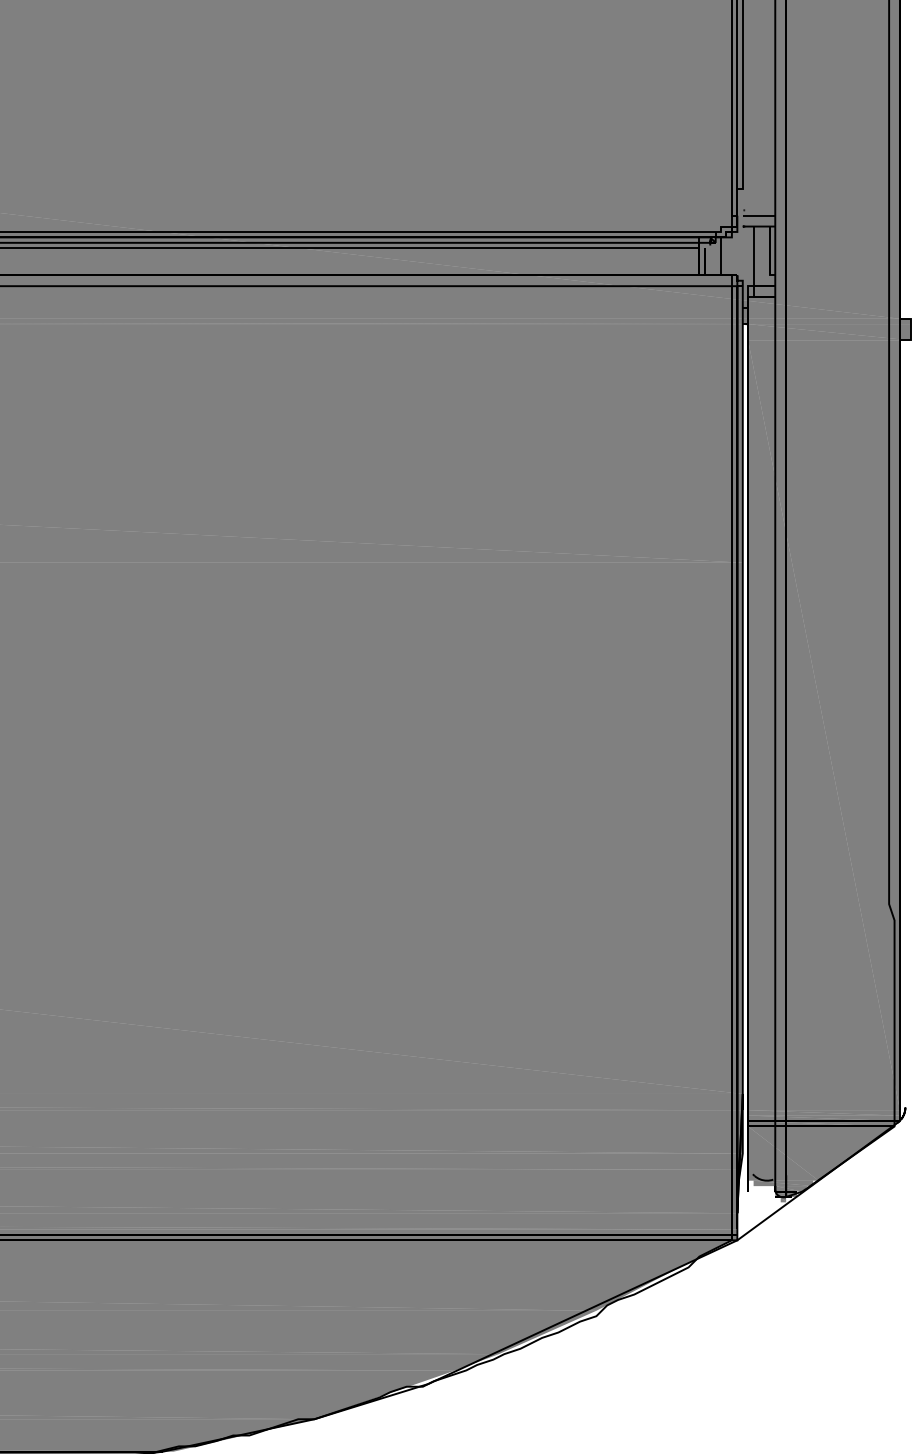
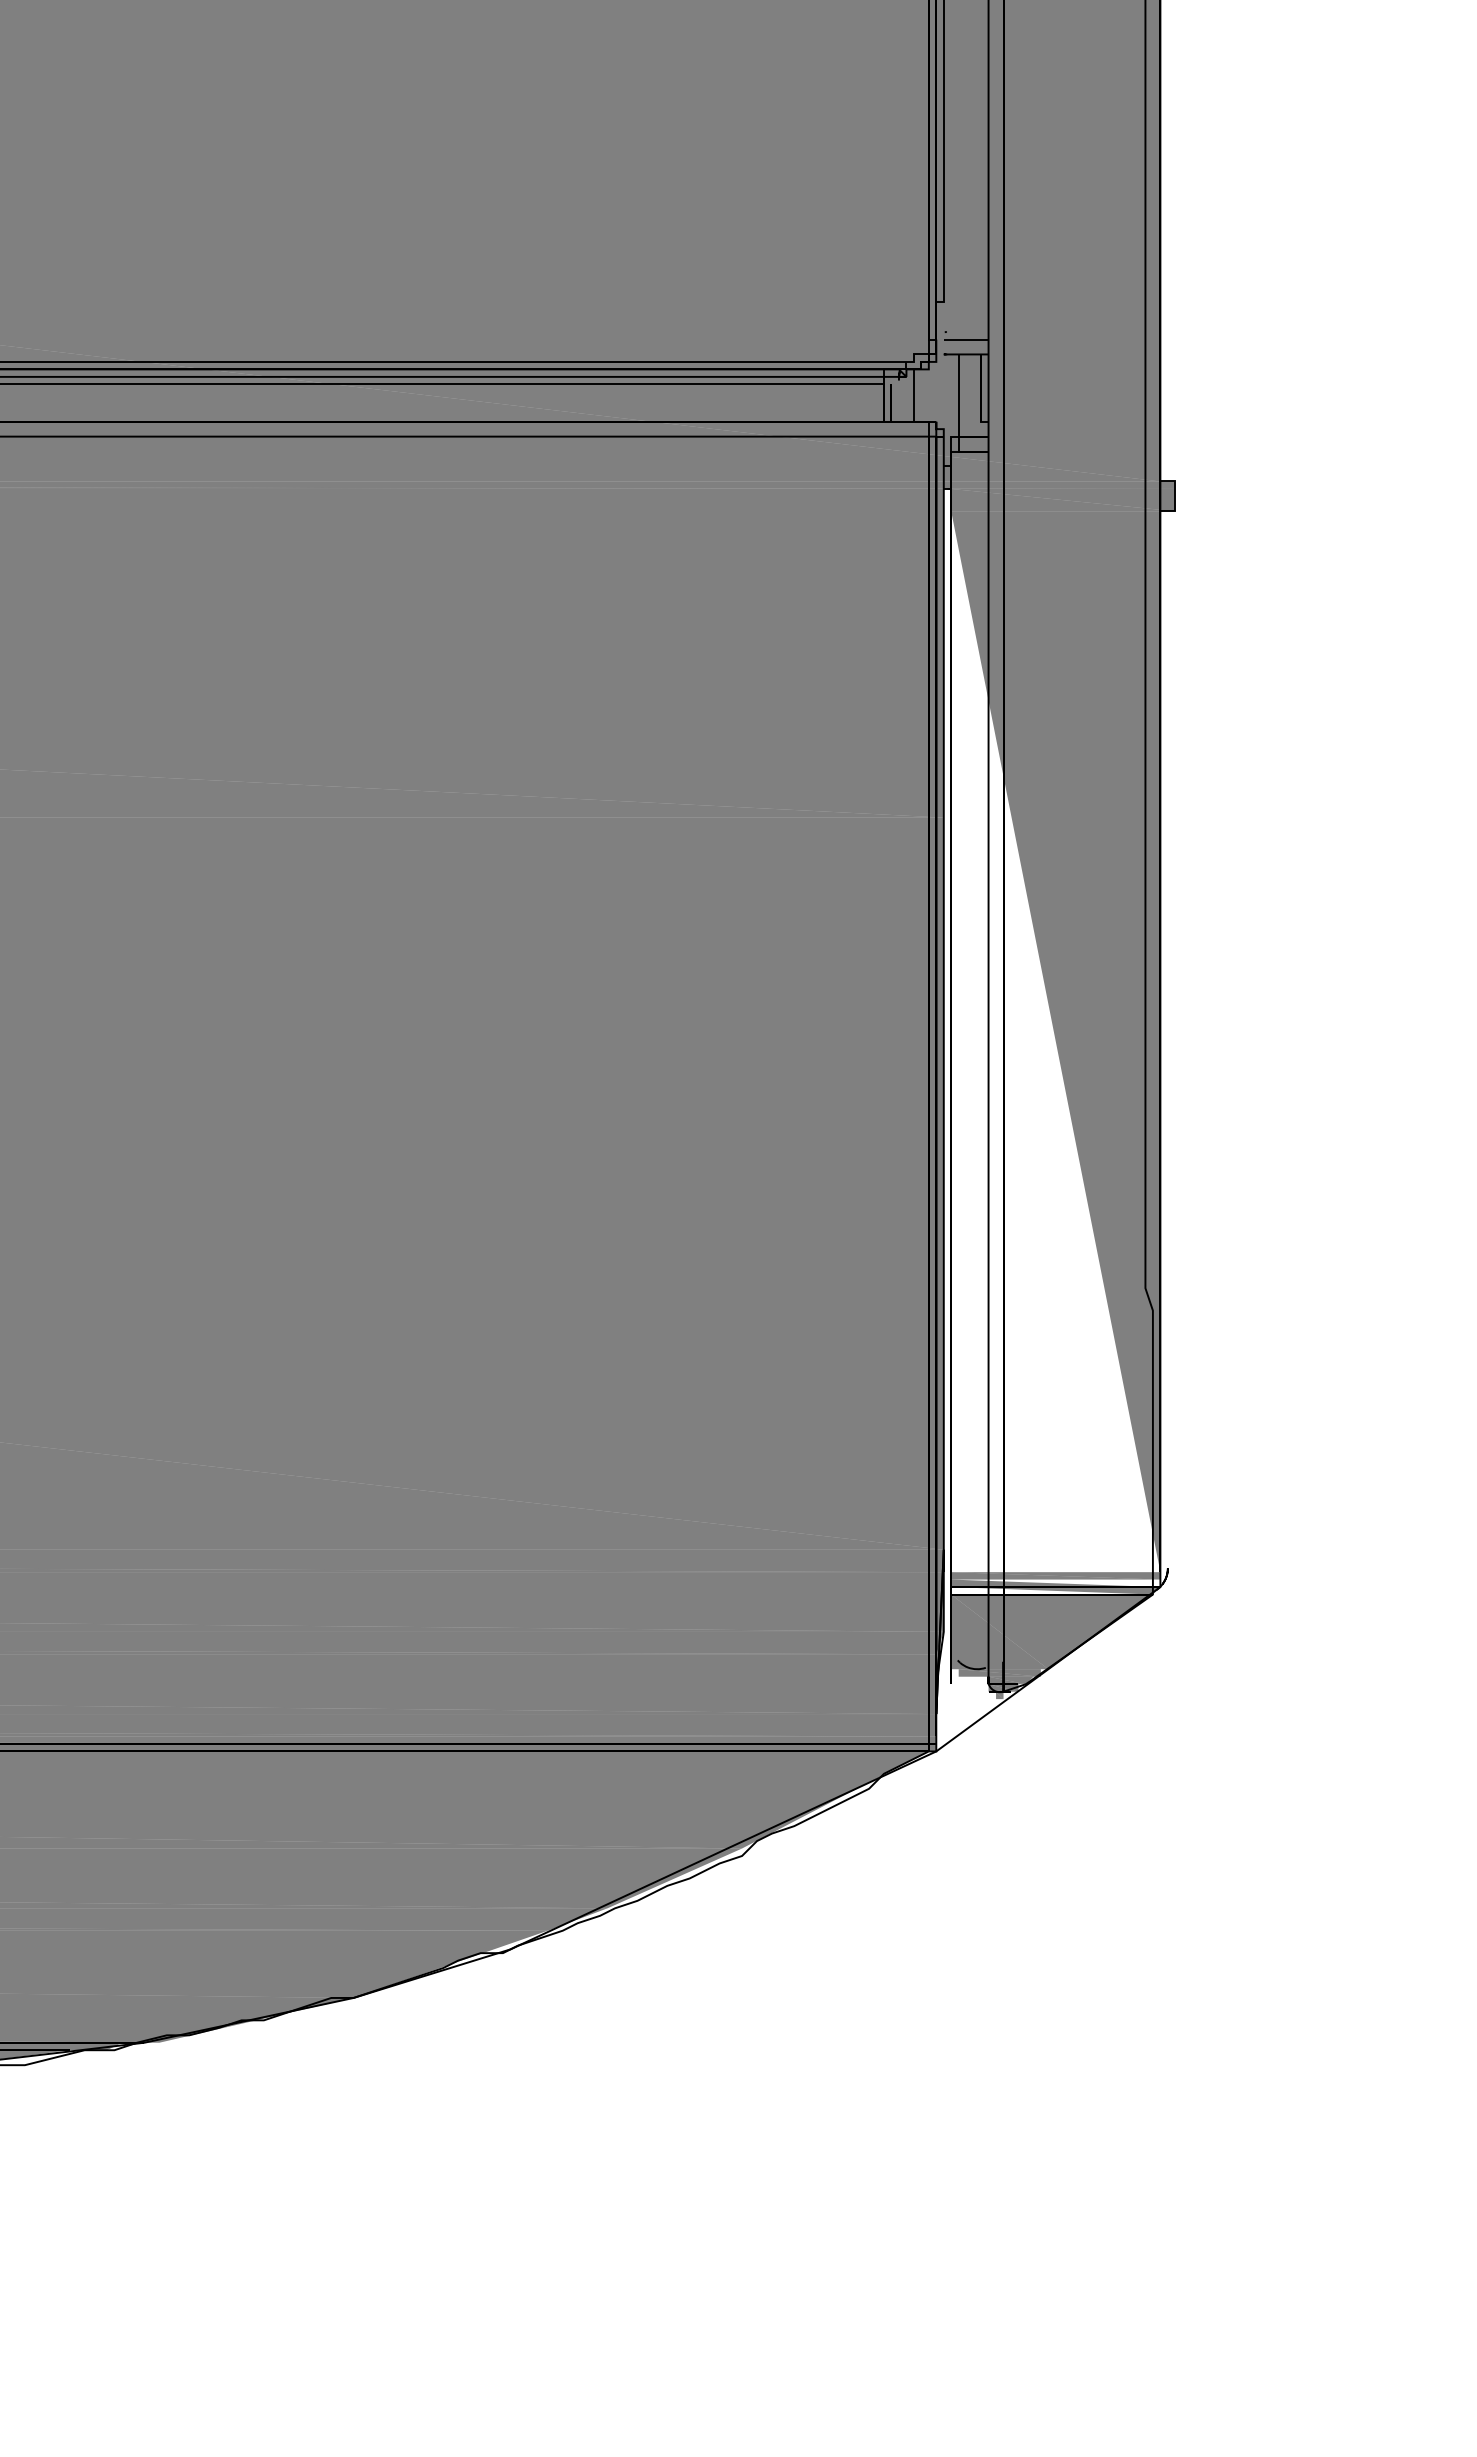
fill: (823, 725) -> (1055, 1041), removed
fill: (823, 1118) -> (1055, 1583), removed
fill: (820, 1123) -> (1051, 1590), removed

